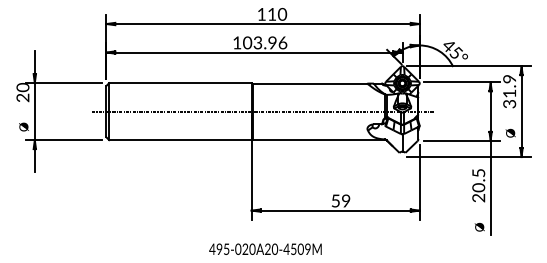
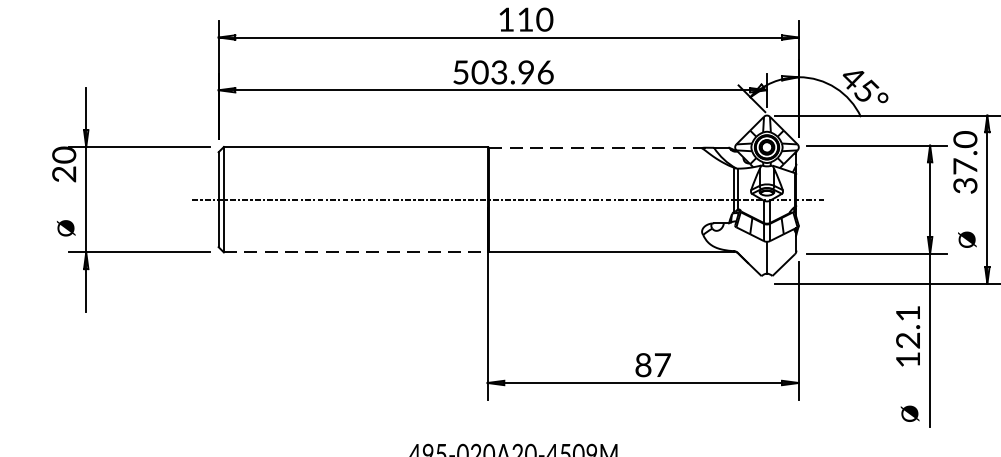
text: (237, 42) -> (461, 71), 103.96 -> 503.96
line: (310, 83) -> (596, 147), solid -> dashed
text: (509, 85) -> (965, 151), 31.9 -> 37.0
line: (180, 140) -> (355, 253), solid -> dashed
text: (478, 185) -> (907, 336), 20.5 -> 12.1
text: (340, 200) -> (652, 364), 59 -> 87

